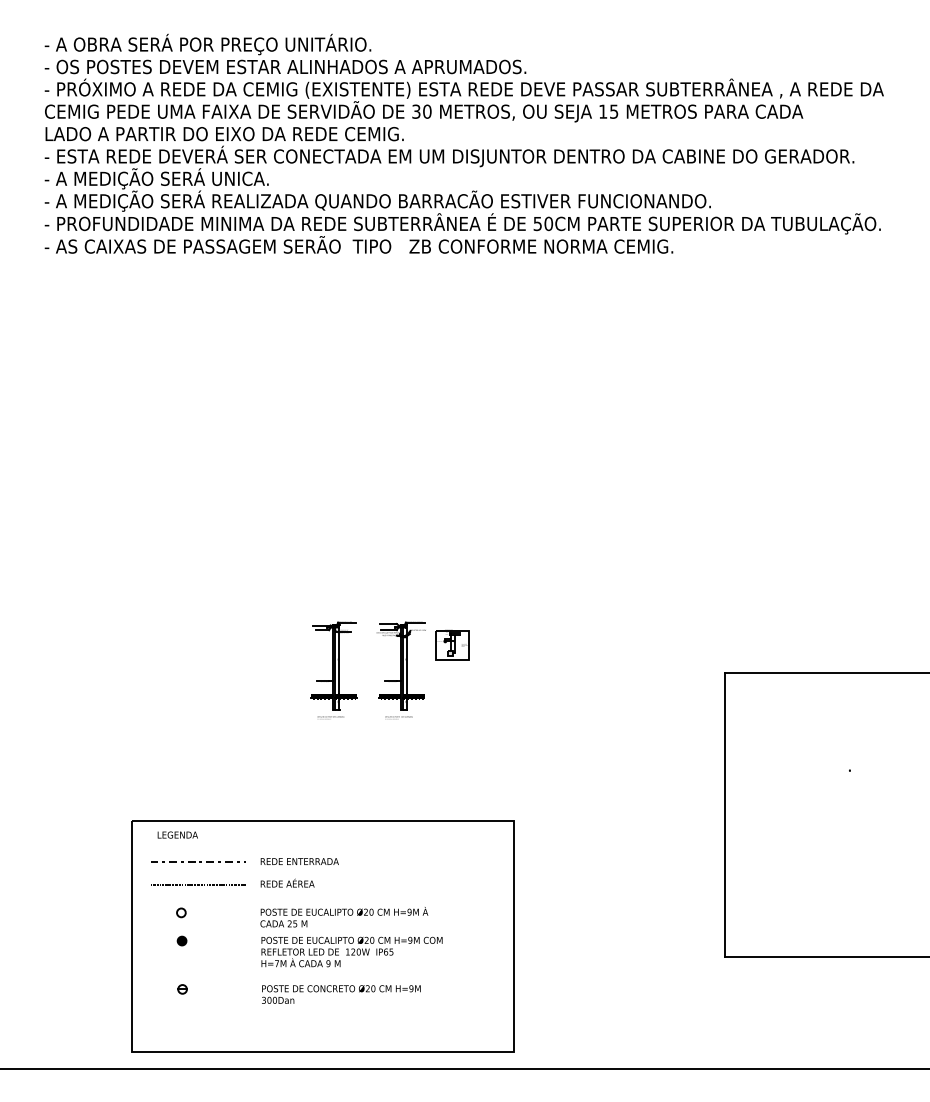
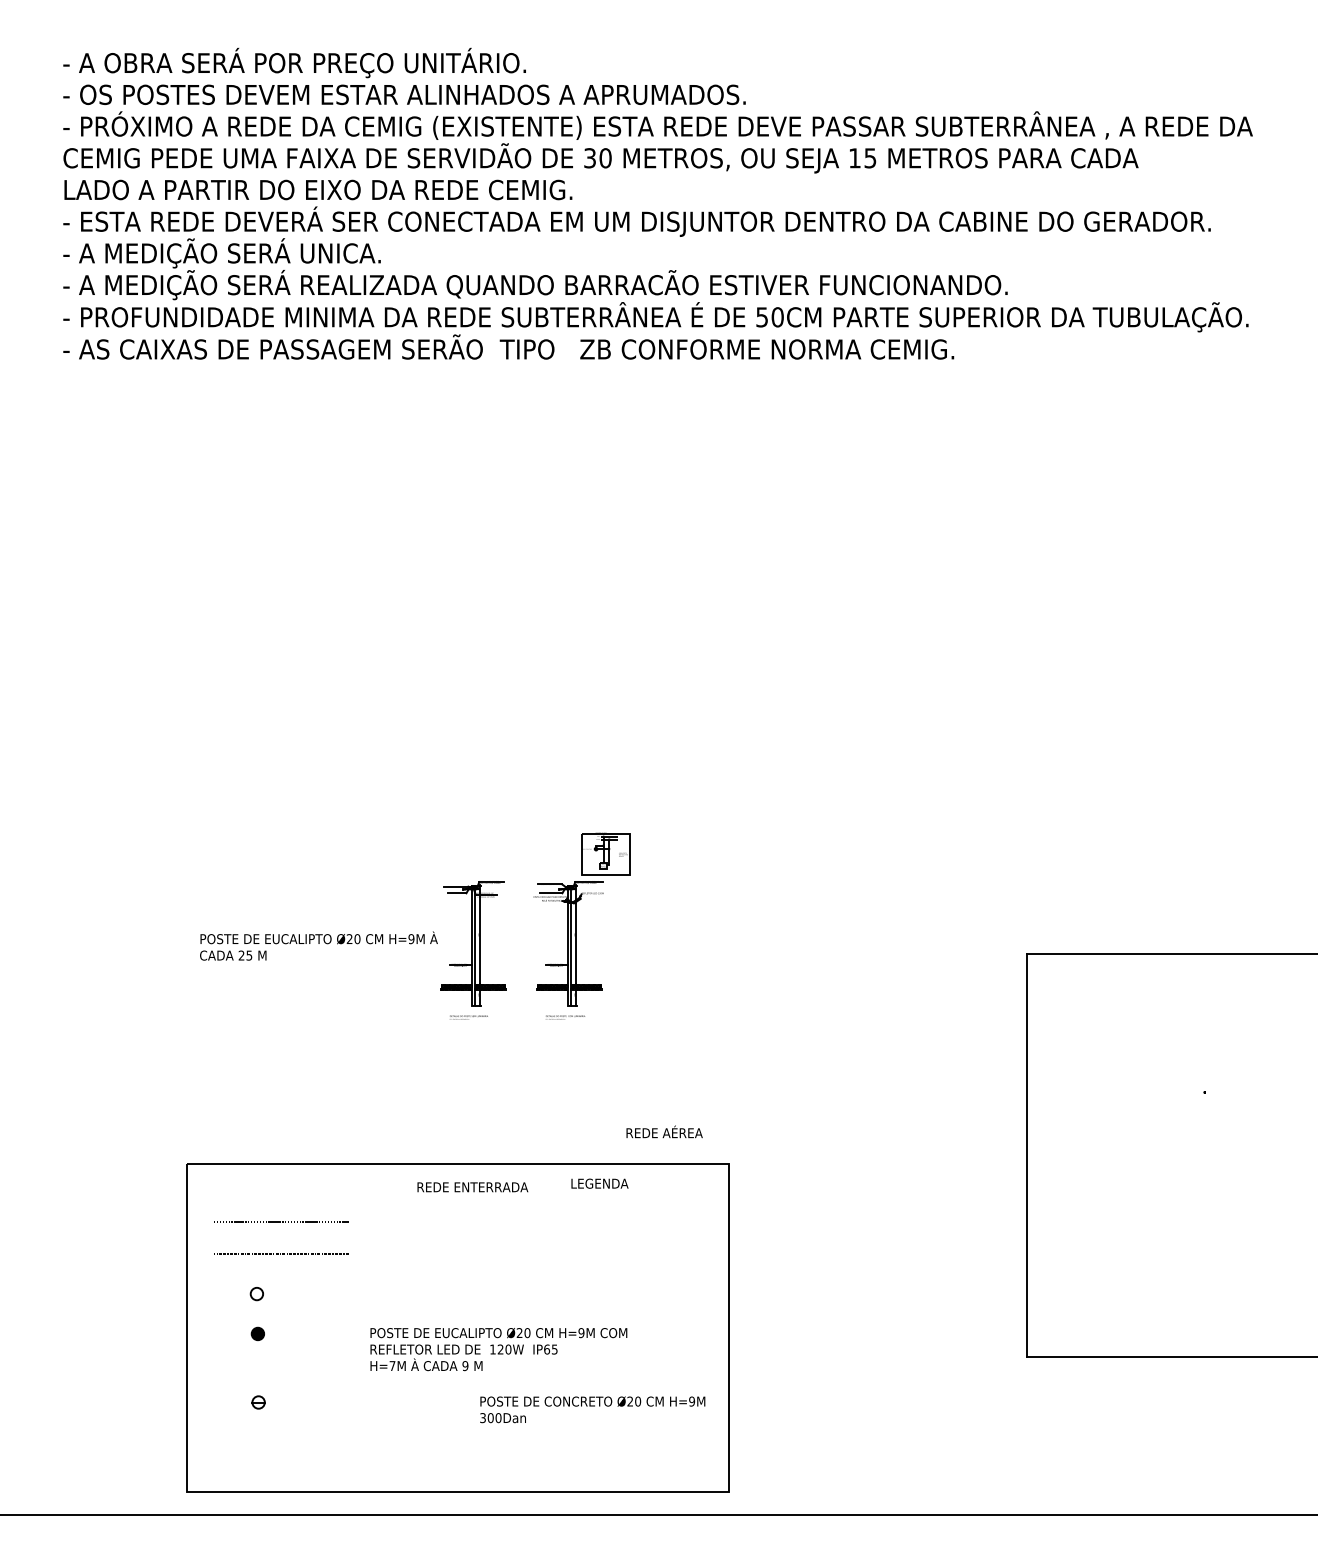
part: (451, 644) -> (605, 853), moved
text: (177, 834) -> (599, 1183), moved
text: (299, 861) -> (472, 1187), moved
text: (287, 882) -> (664, 1131), moved
text: (344, 916) -> (318, 945), moved
text: (341, 994) -> (592, 1409), moved

